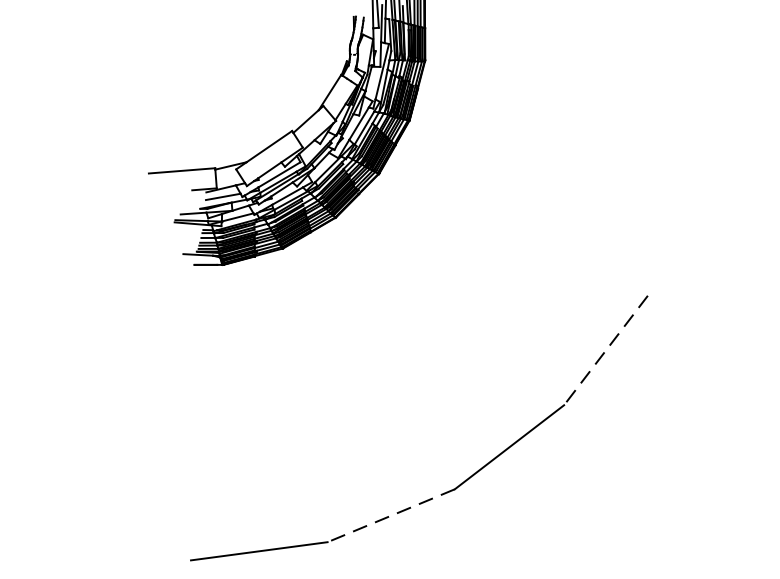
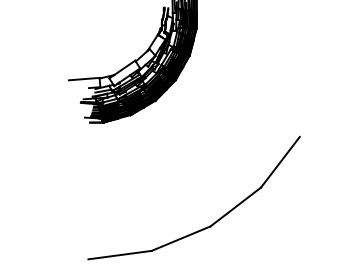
line: (606, 351) -> (280, 162), dashed -> solid
line: (392, 515) -> (181, 238), dashed -> solid

